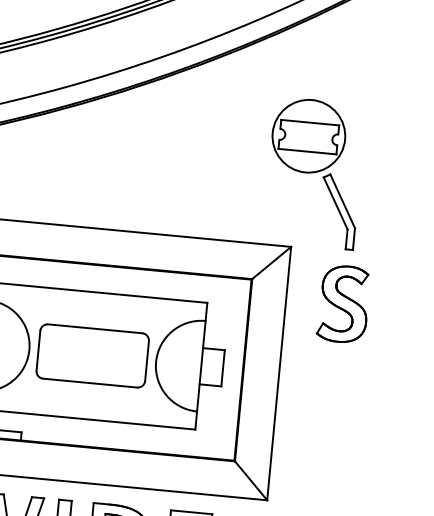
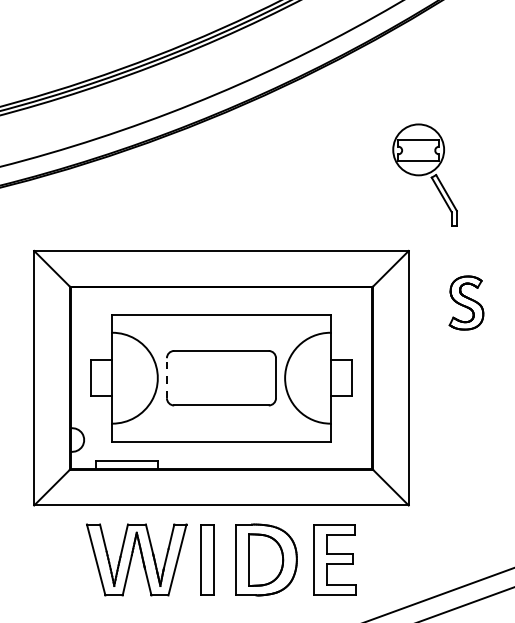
part: (314, 172) -> (424, 174), size x0.7
part: (343, 303) -> (466, 302), size x0.7
line: (37, 351) -> (166, 378), solid -> dashed

